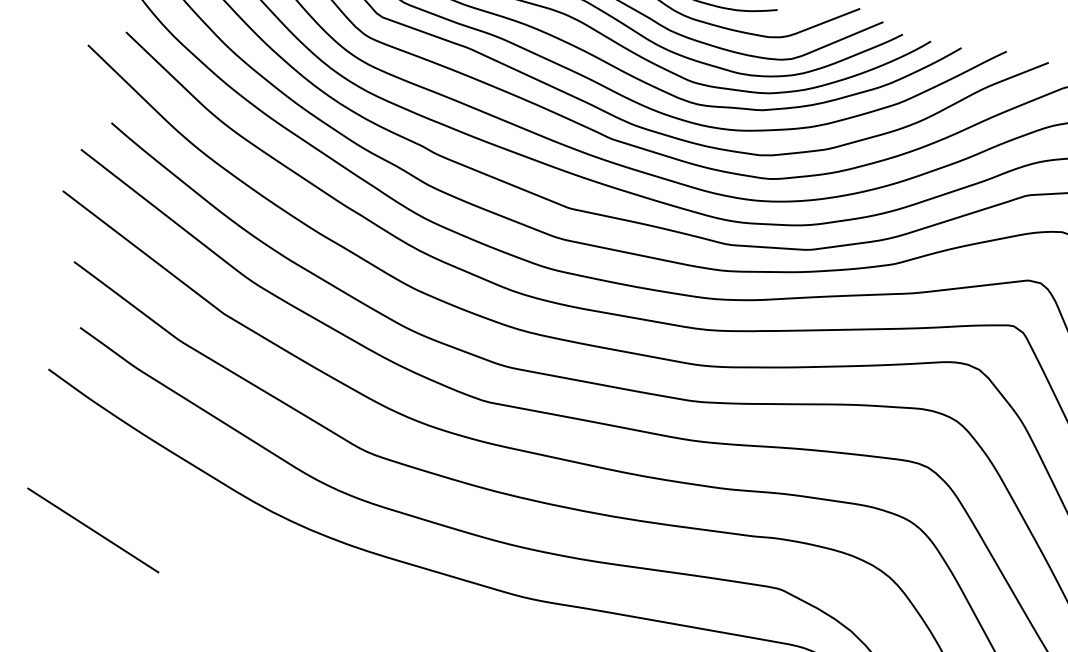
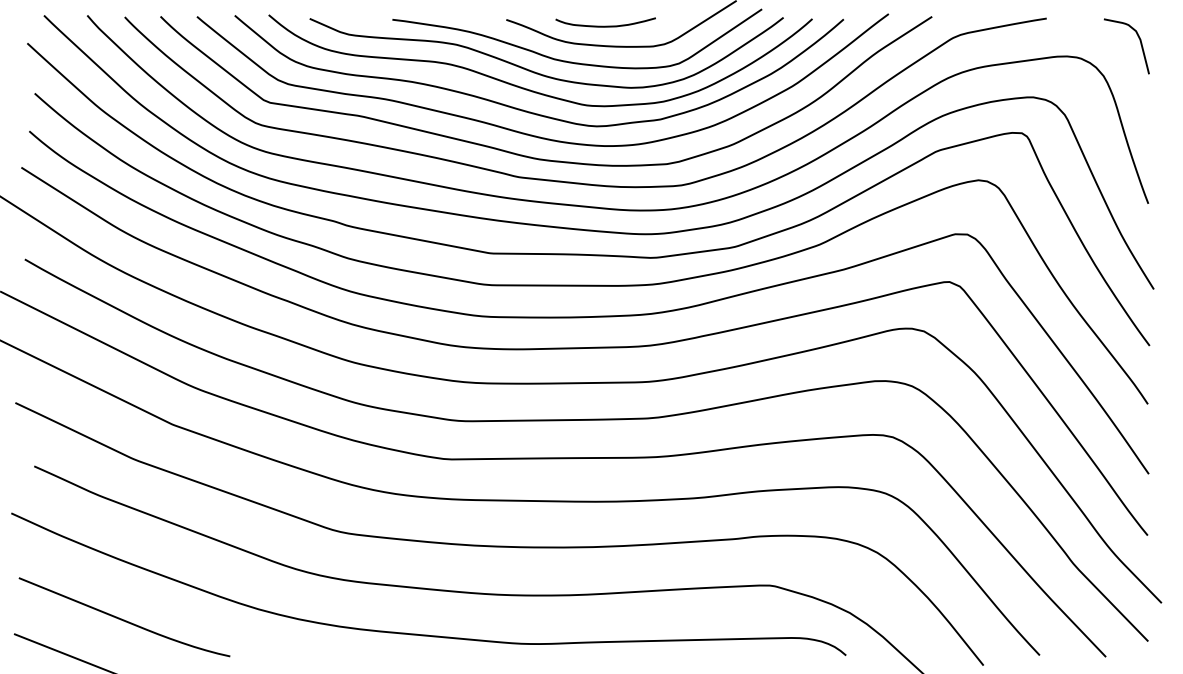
curve: (138, 495) -> (124, 619), added

